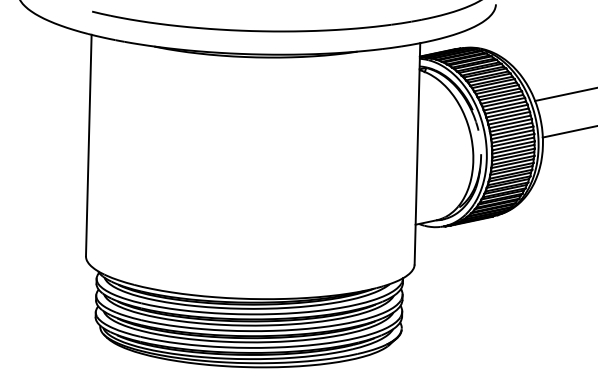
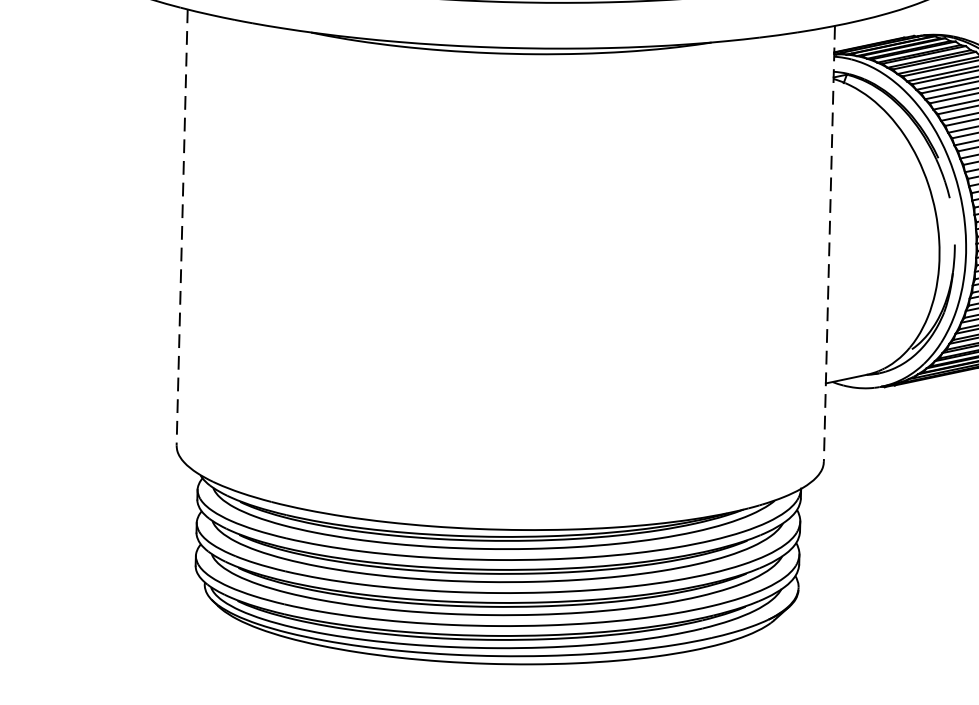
line: (88, 145) -> (181, 227), solid -> dashed
line: (417, 153) -> (829, 243), solid -> dashed

